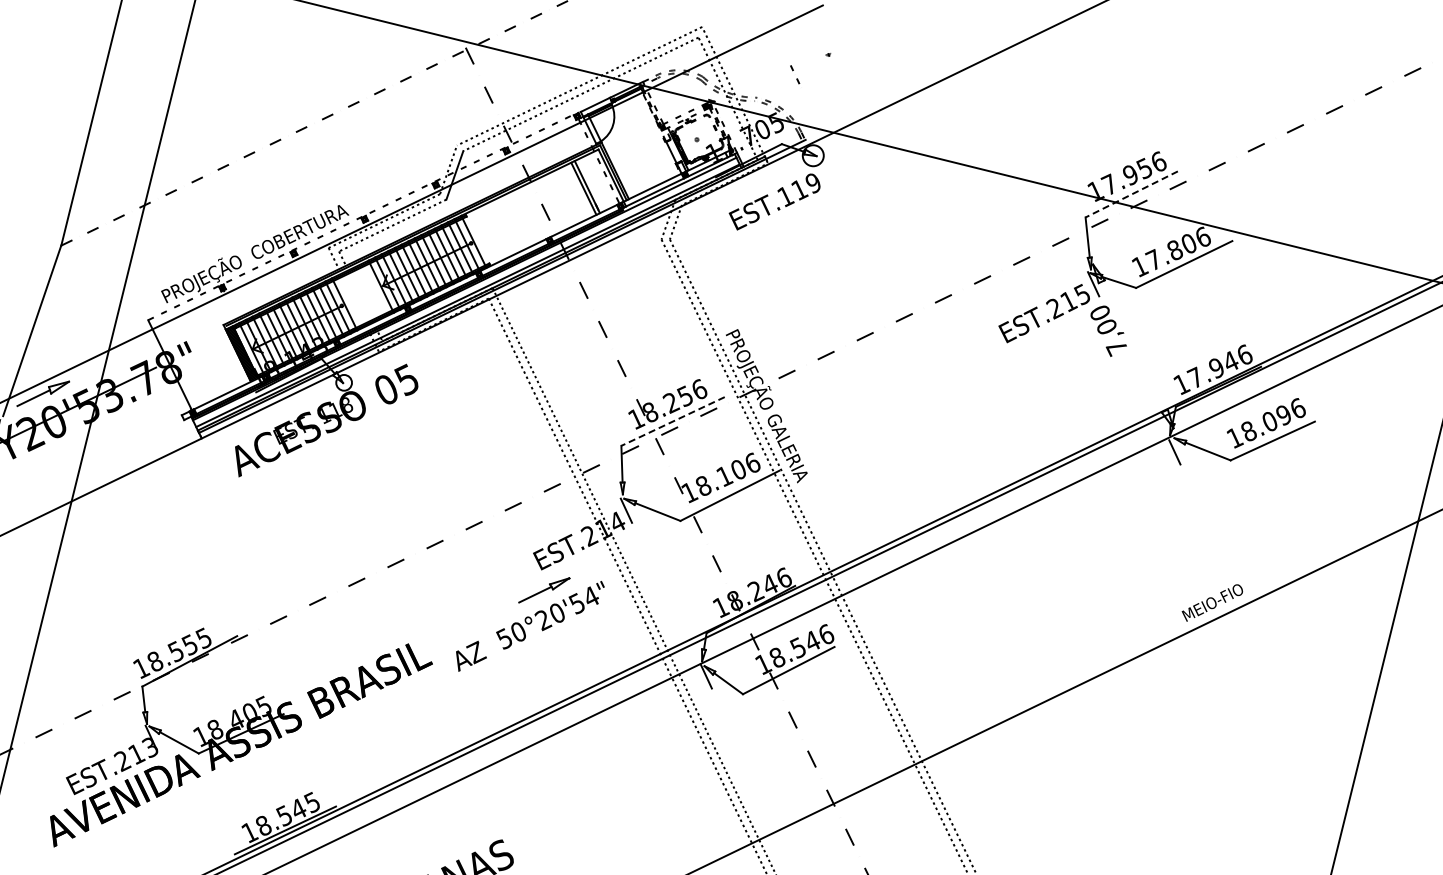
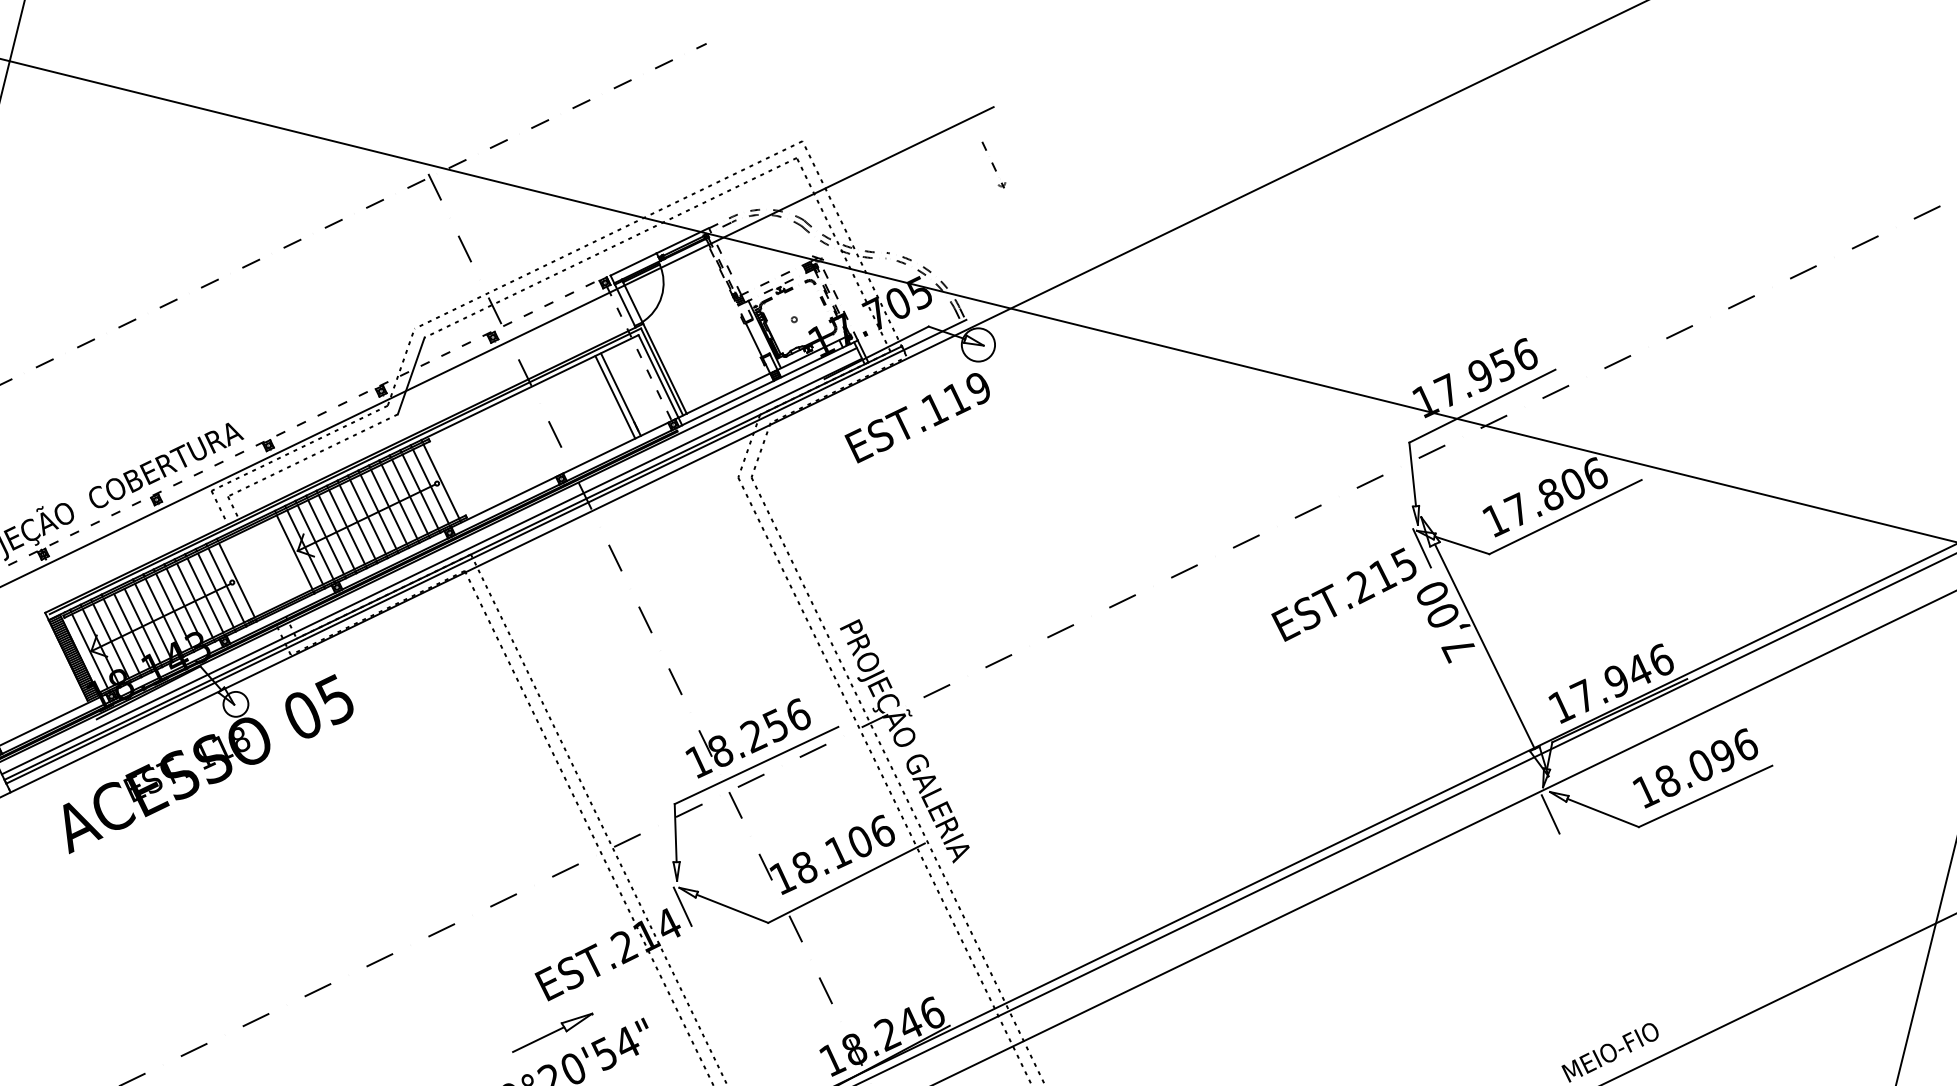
line: (796, 78) -> (991, 162), moved
line: (1131, 194) -> (1482, 406), dashed -> solid
line: (1132, 346) -> (1483, 646), added
line: (672, 421) -> (755, 765), dashed -> solid

